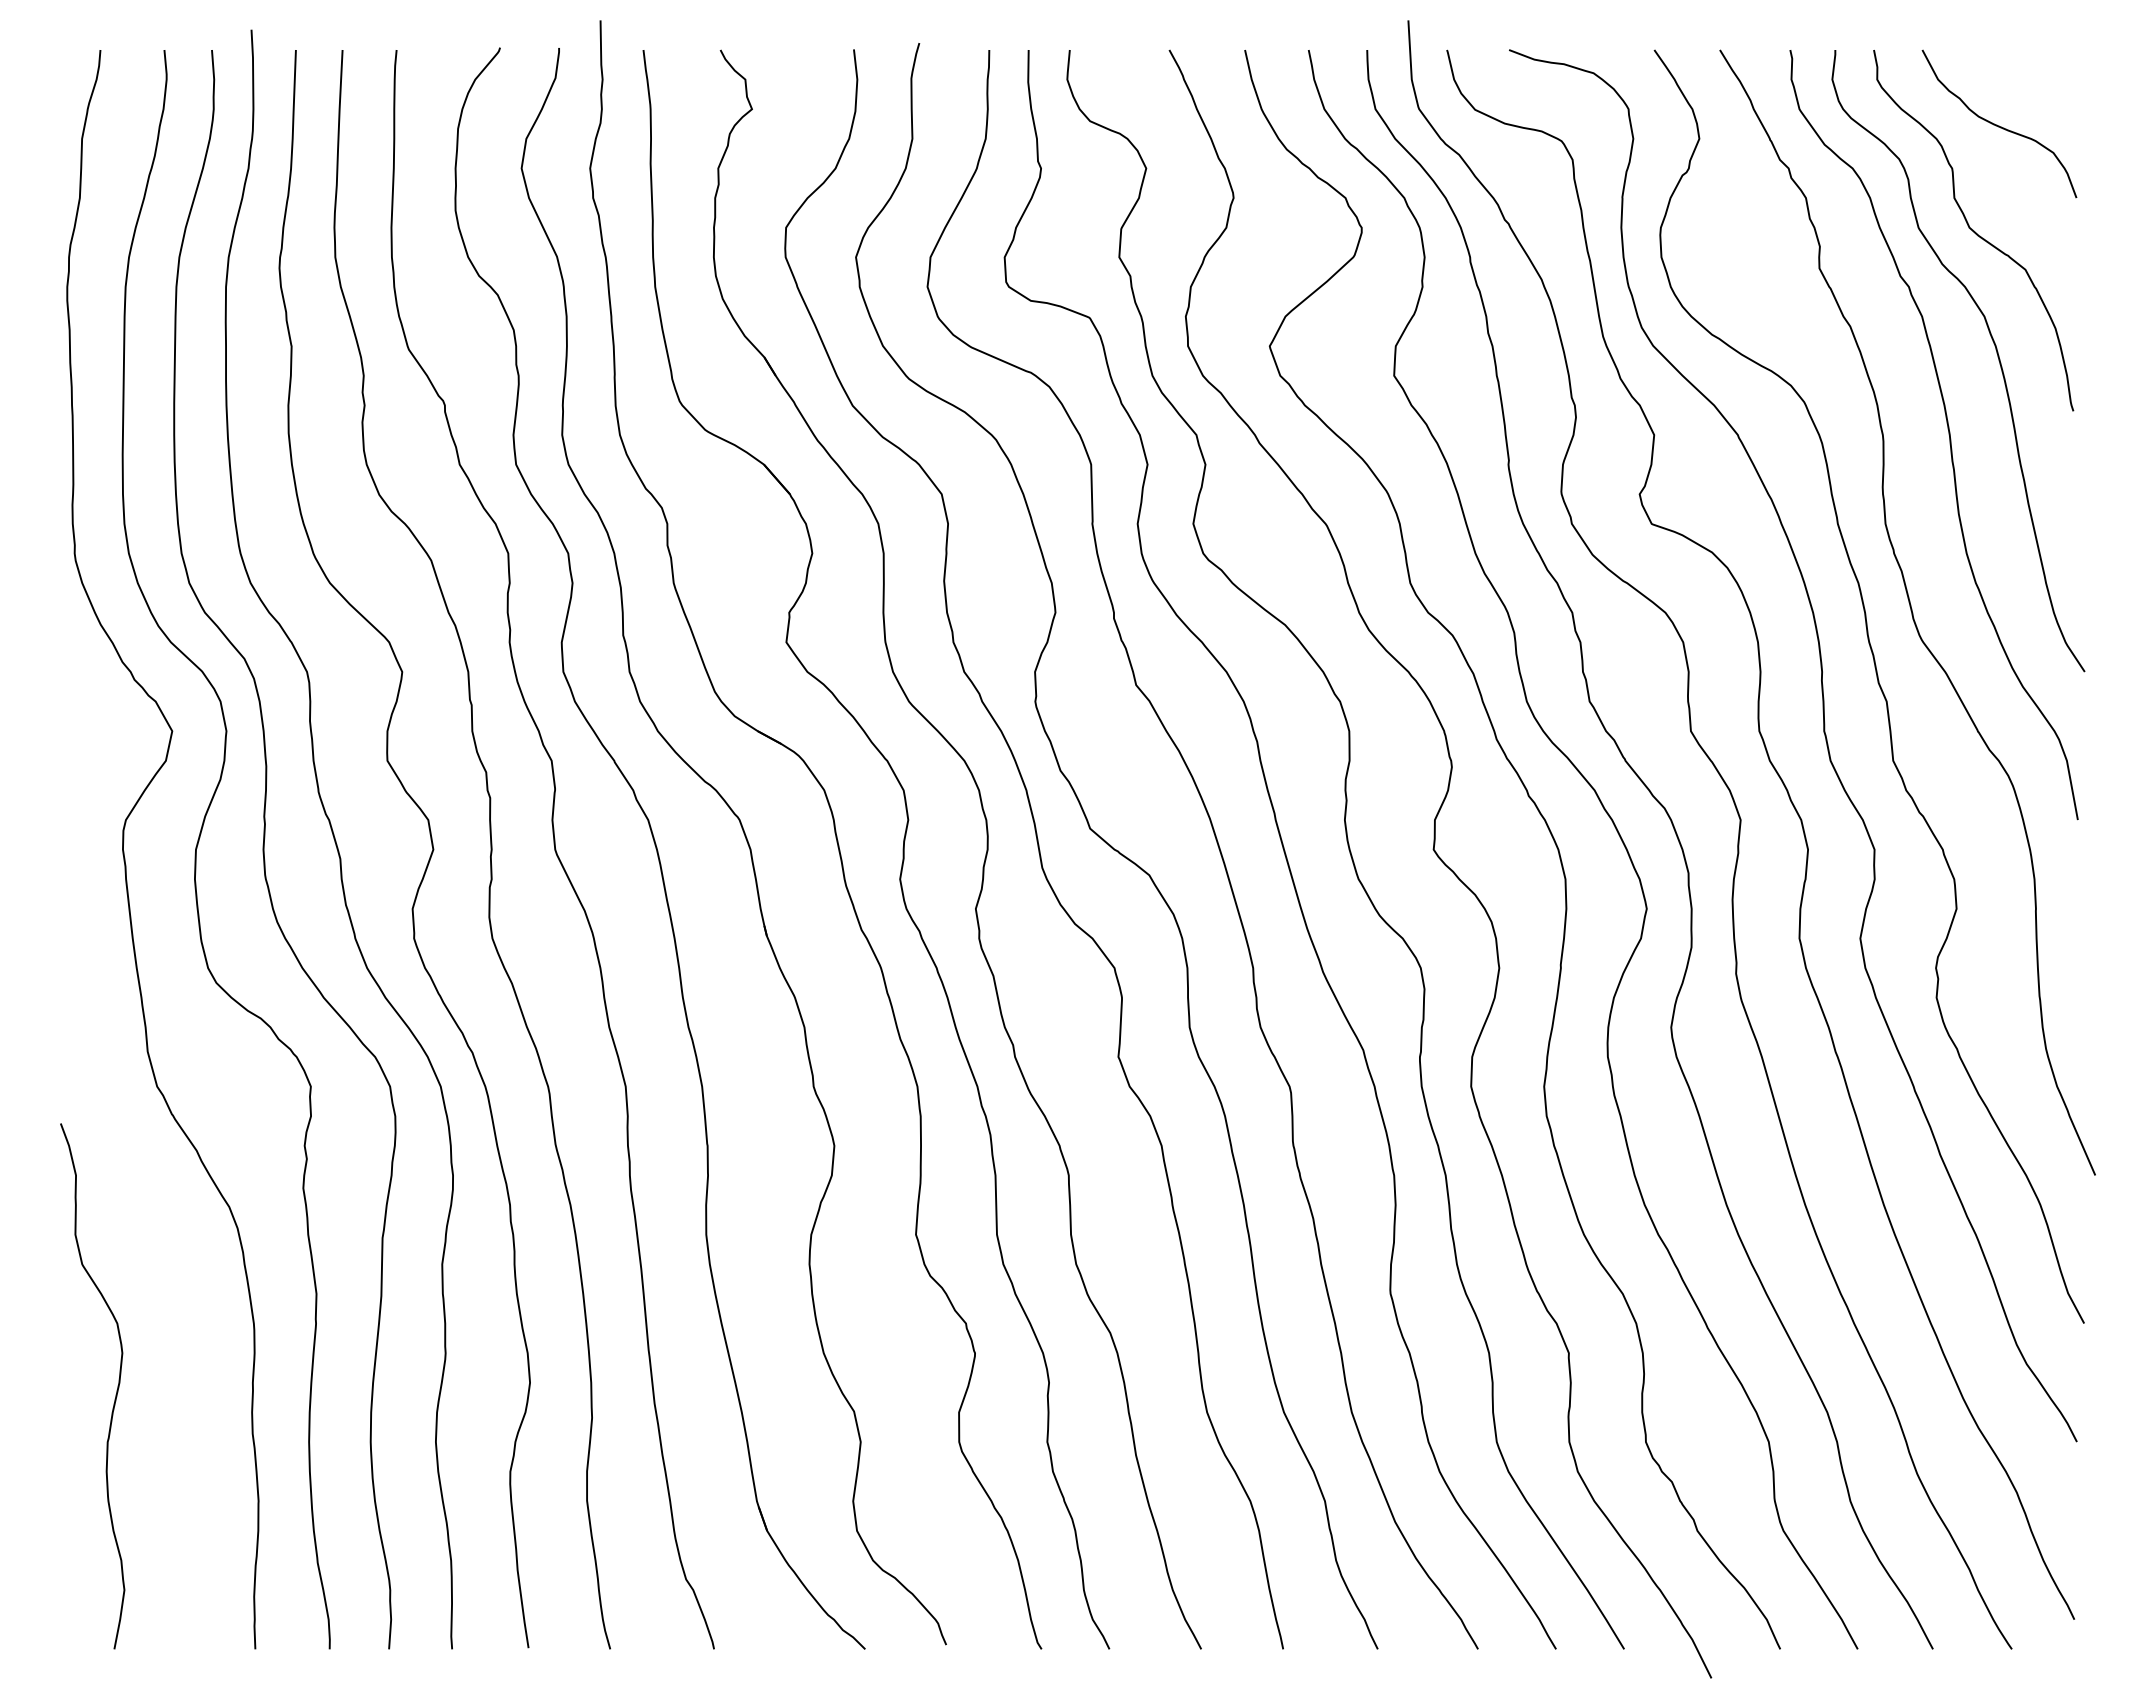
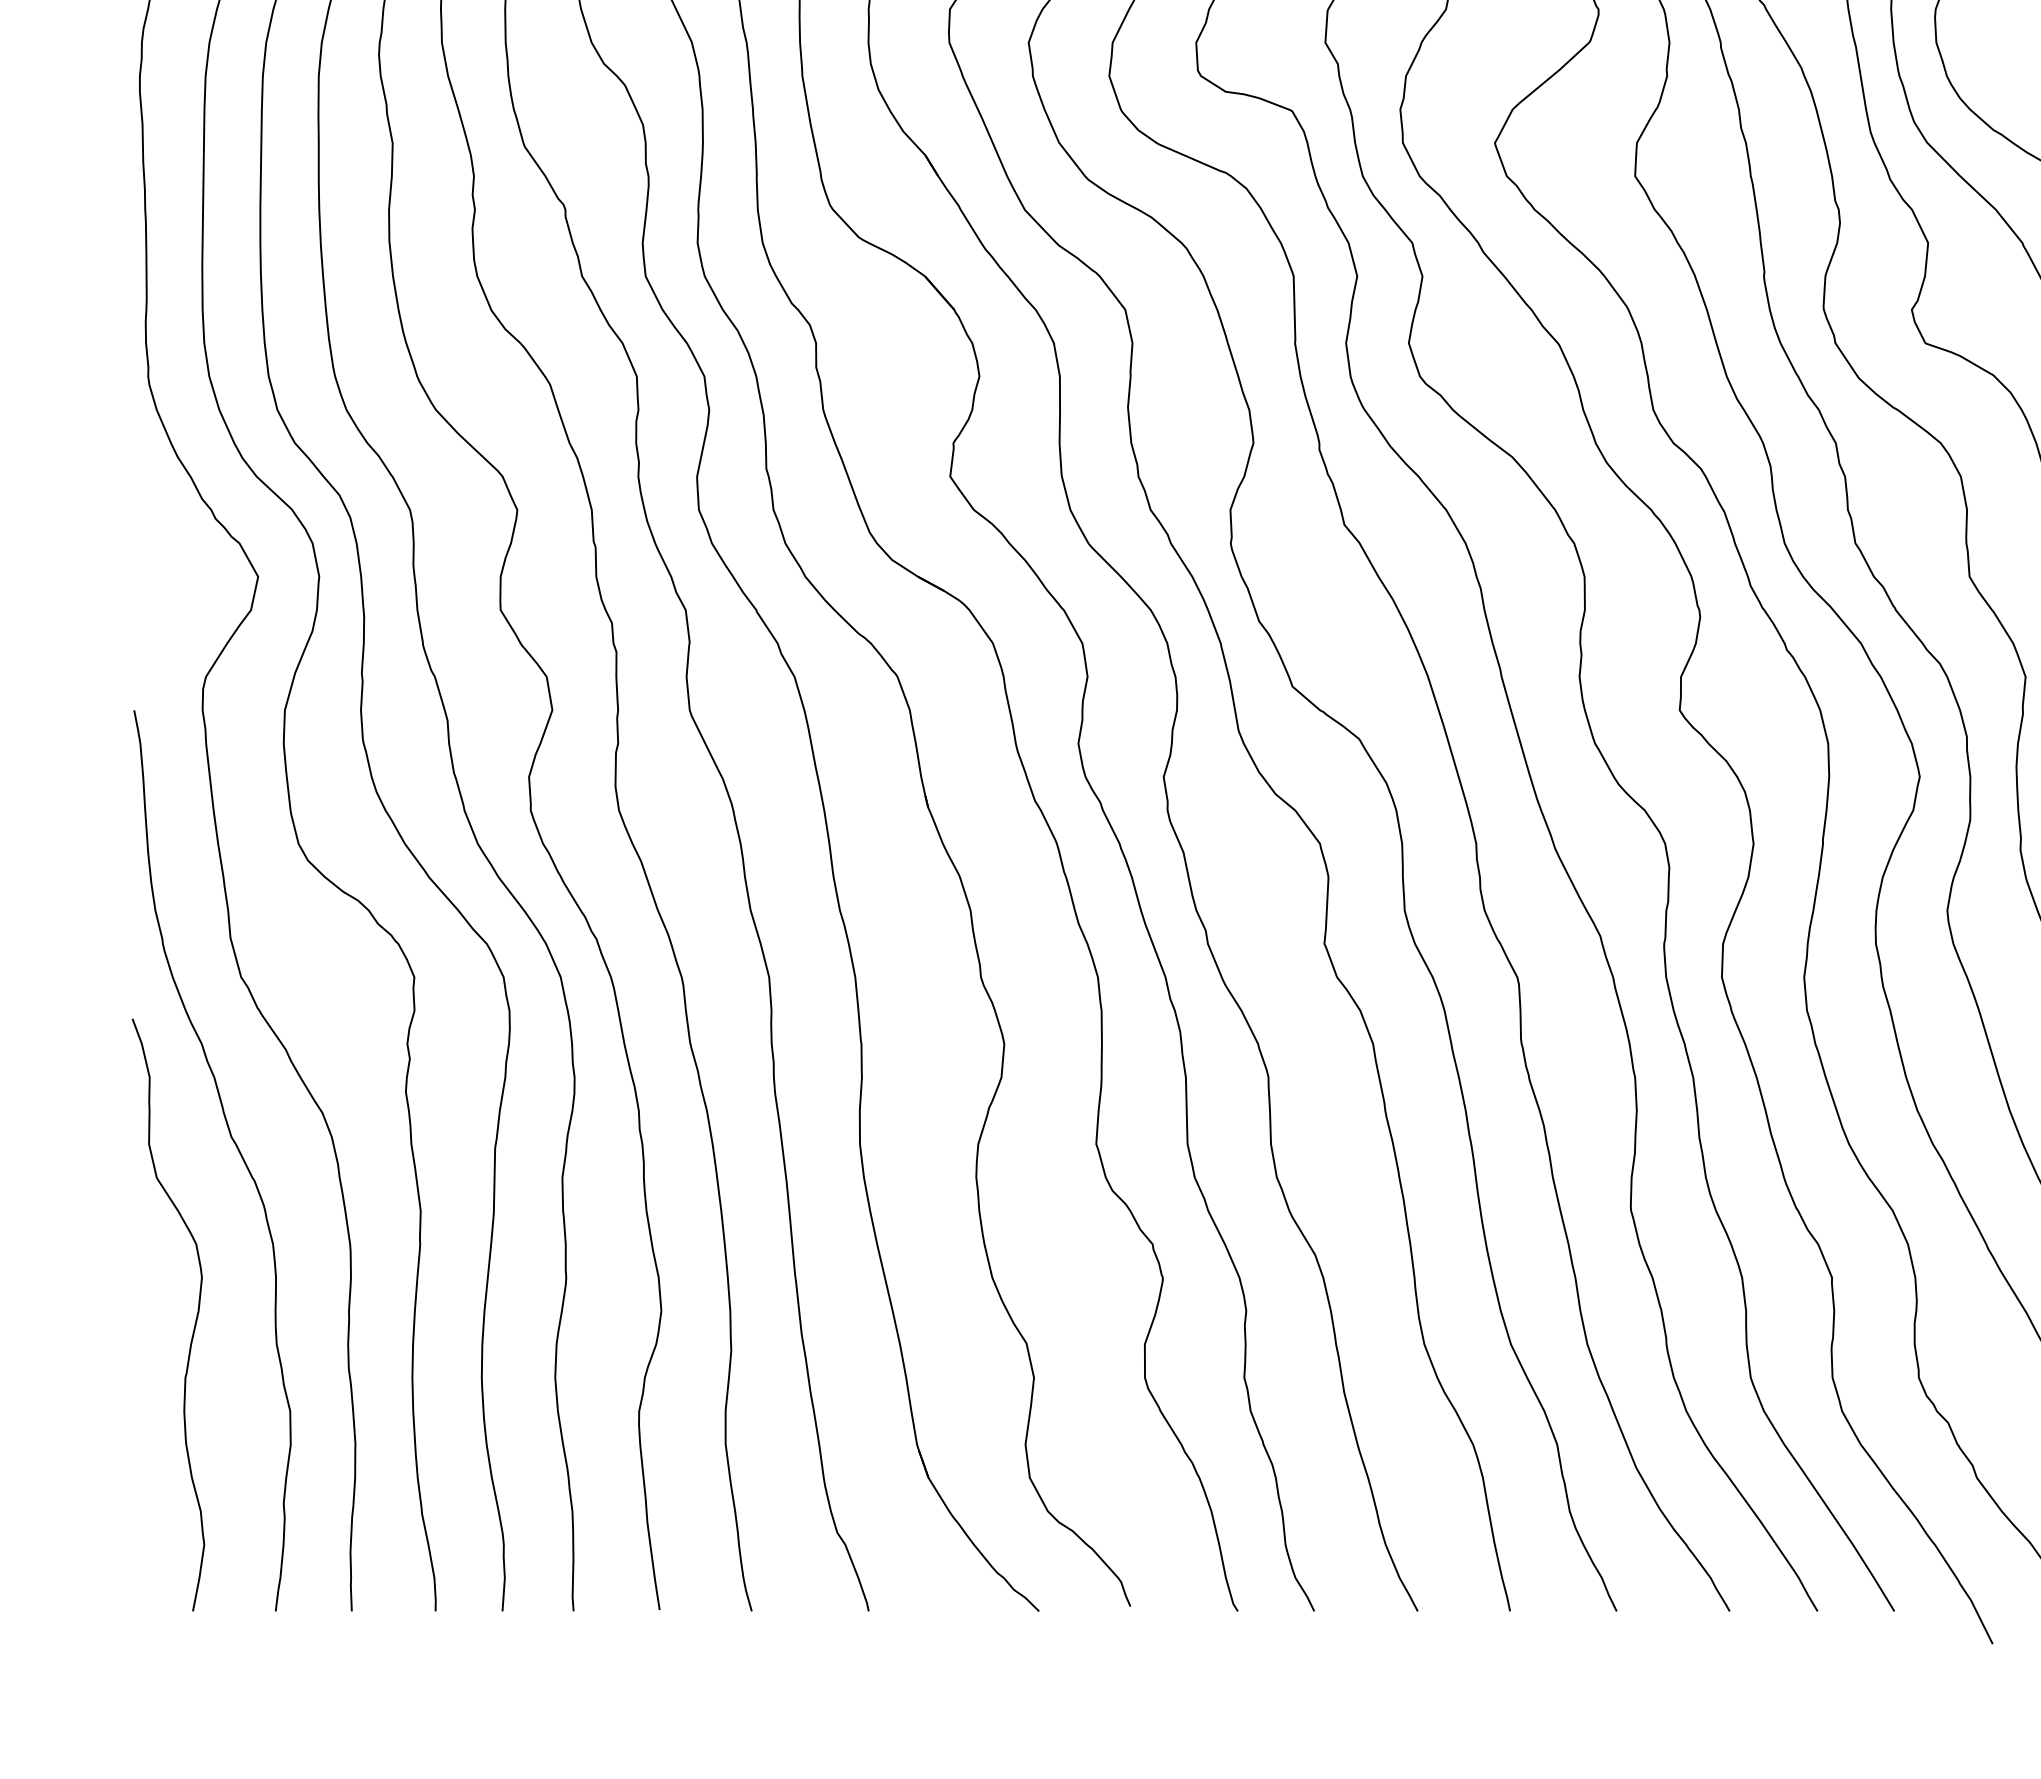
curve: (153, 1239) -> (237, 1149), added

